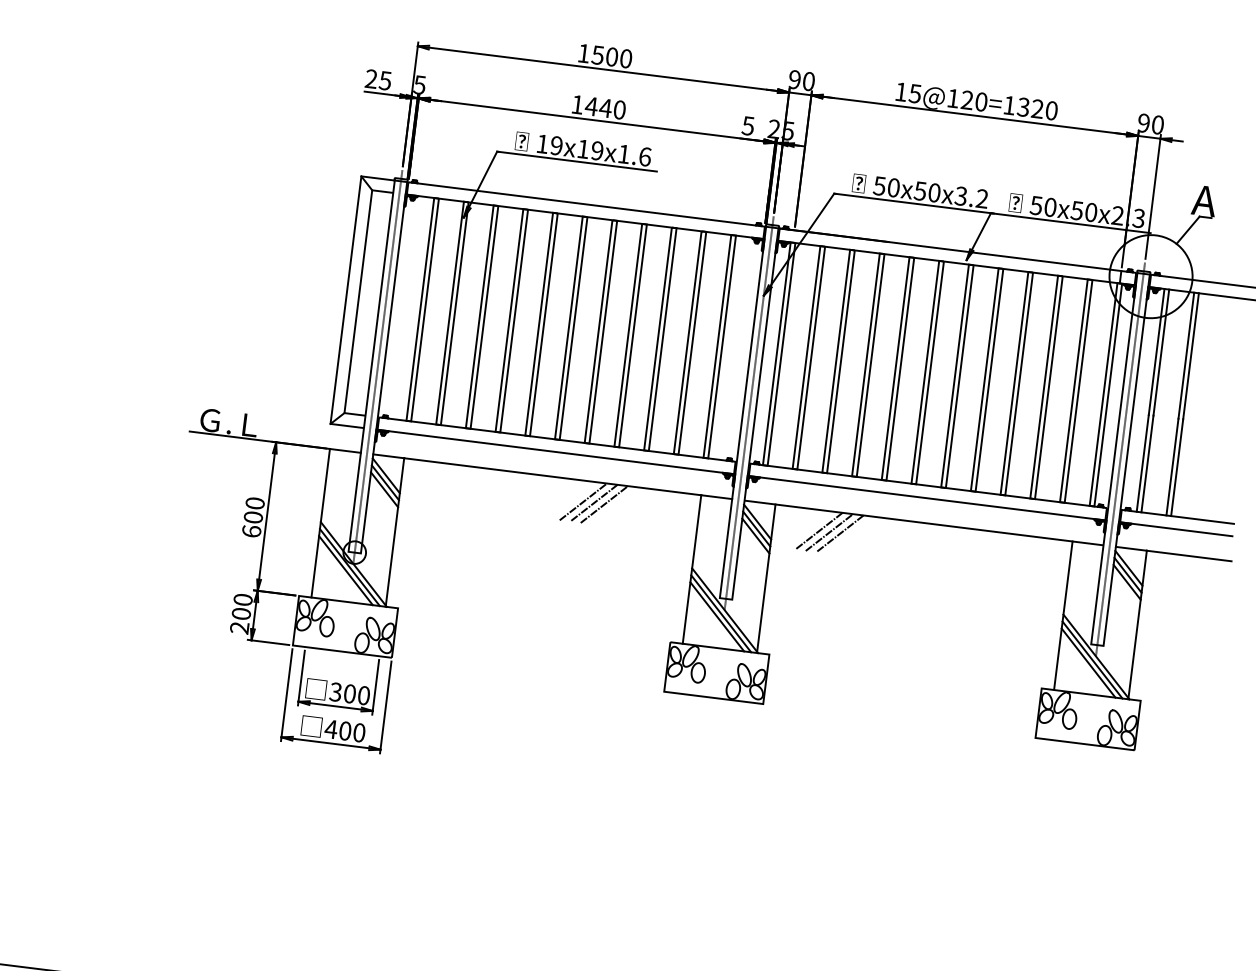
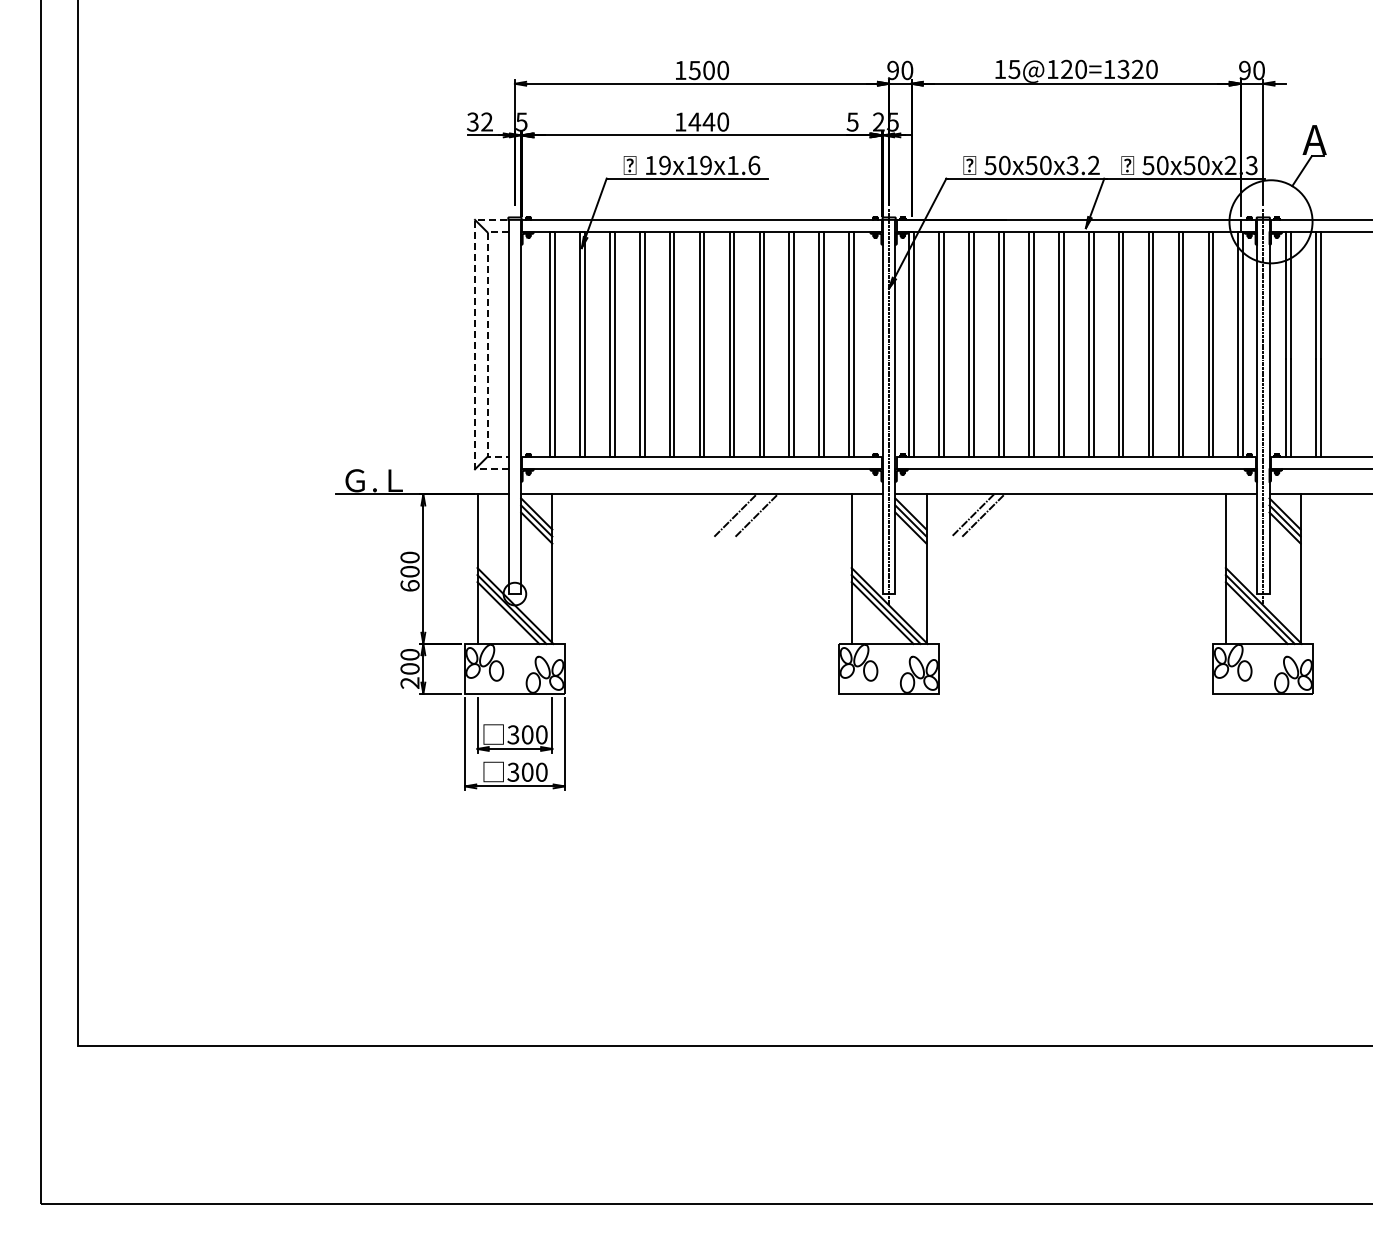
text: (378, 79) -> (479, 121), 25 -> 32
line: (346, 300) -> (475, 344), solid -> dashed
line: (358, 302) -> (487, 345), solid -> dashed
line: (377, 366) -> (514, 406), removed
line: (593, 503) -> (745, 515), removed
line: (839, 533) -> (993, 515), removed
text: (331, 728) -> (513, 771), 400 -> 300

